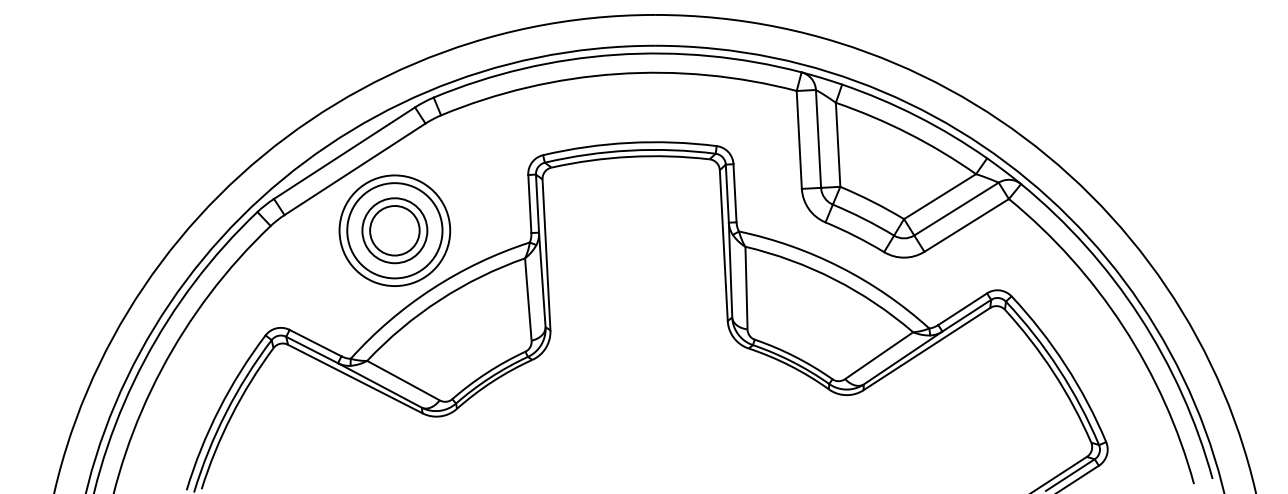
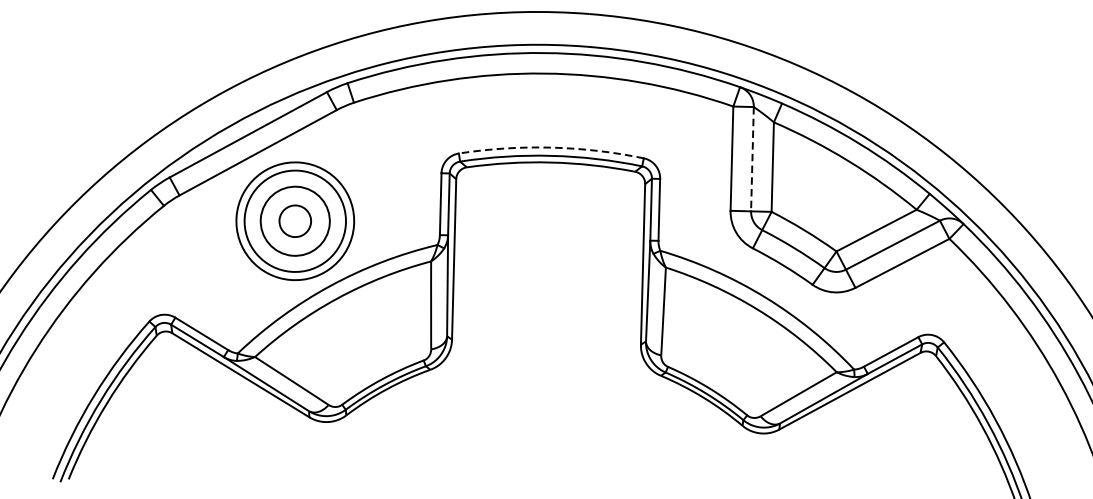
line: (818, 139) -> (752, 159), solid -> dashed
arc: (629, 142) -> (551, 147), solid -> dashed
circle: (394, 230) -> (294, 220), size x0.6

